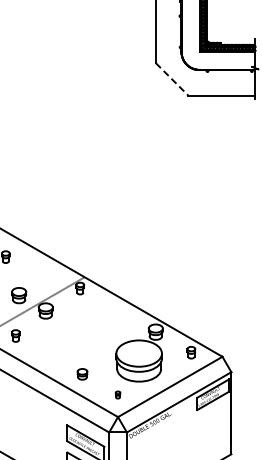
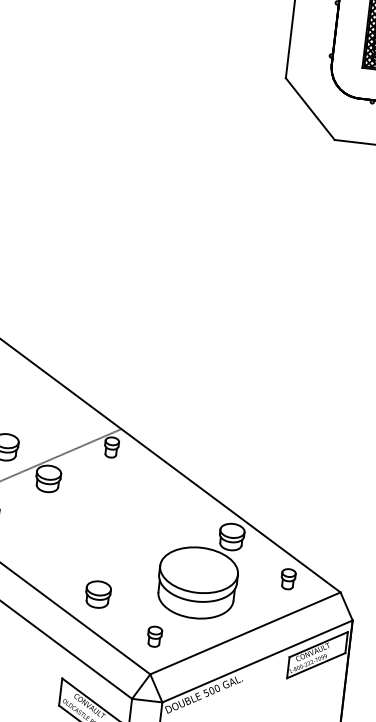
line: (172, 79) -> (310, 109), dashed -> solid
part: (82, 373) -> (98, 592), size x1.43
part: (117, 394) -> (153, 635), size x1.67

